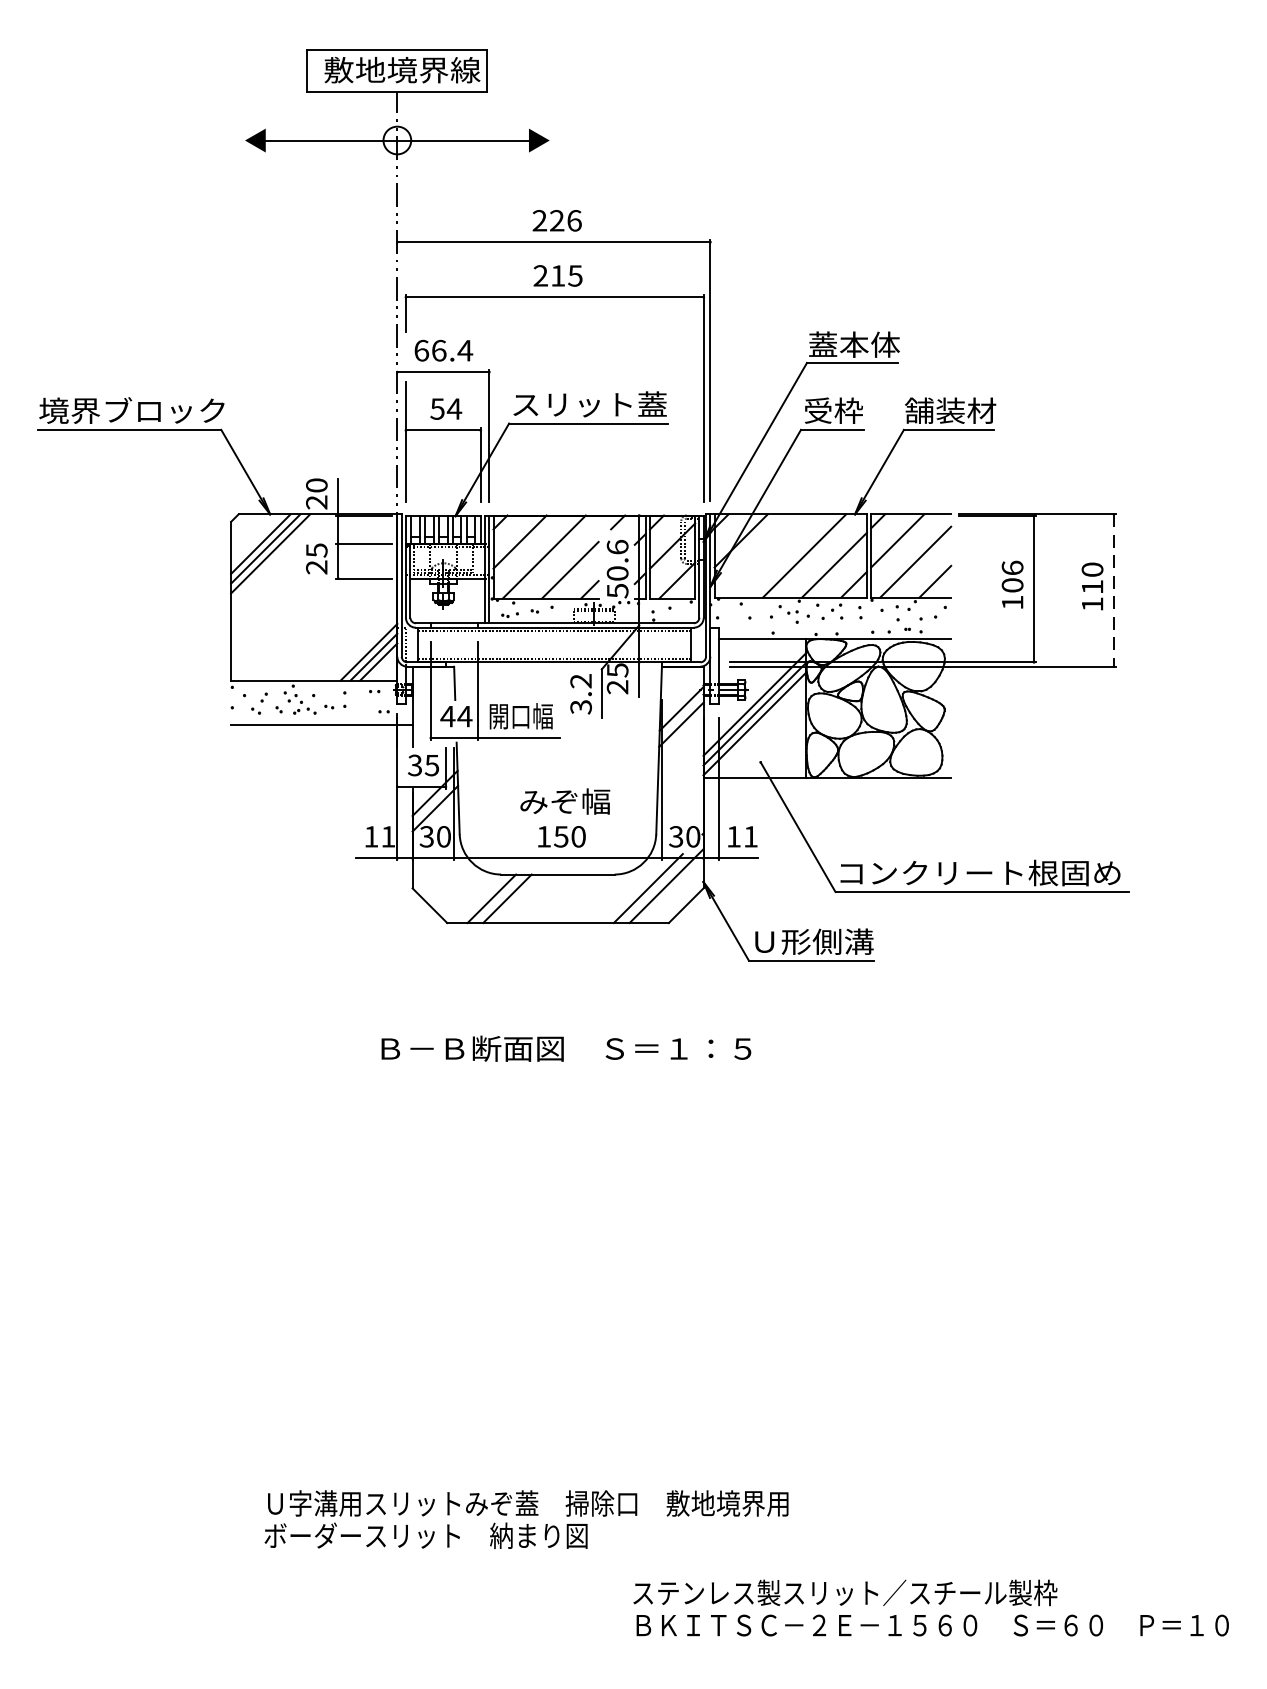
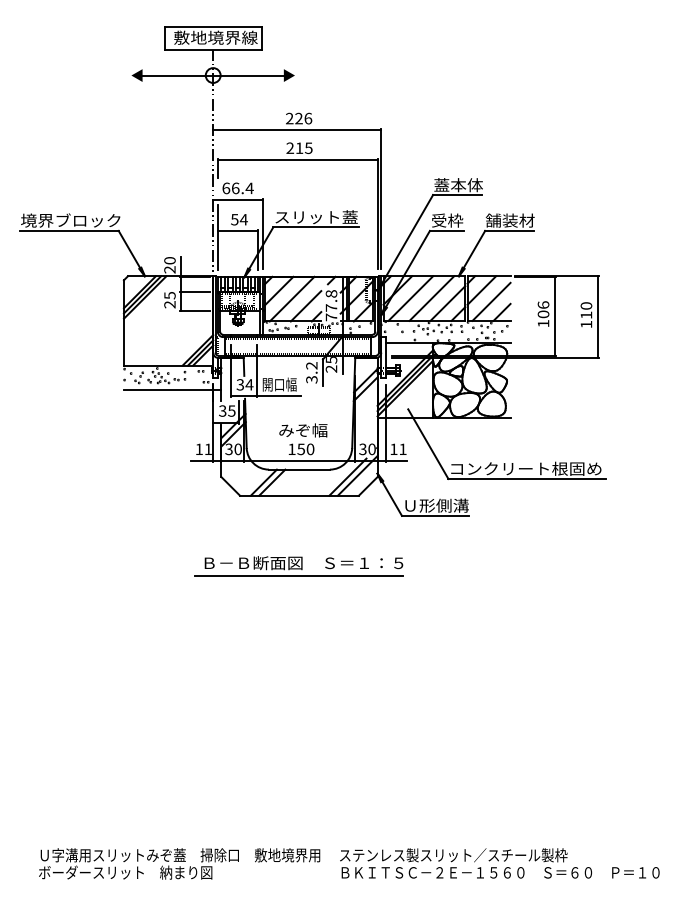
line: (764, 555) -> (410, 298), added
text: (617, 568) -> (331, 305), 50.6 -> 77.8
line: (1113, 591) -> (597, 317), dashed -> solid
text: (448, 715) -> (240, 384), 44 -> 34
line: (556, 1073) -> (298, 576), added
text: (526, 1518) -> (179, 863), moved

